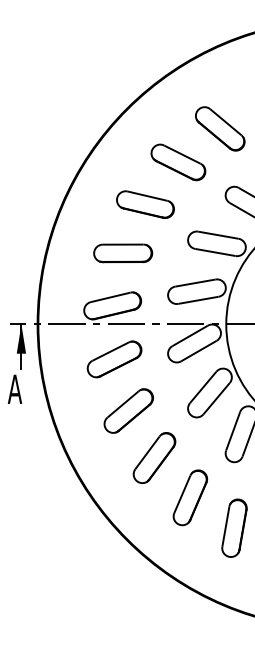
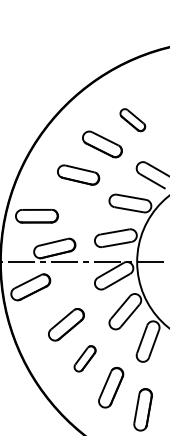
part: (220, 128) -> (132, 119), size x0.7
part: (123, 253) -> (37, 216), moved
part: (114, 359) -> (30, 287), moved
part: (154, 457) -> (85, 358), size x0.7

